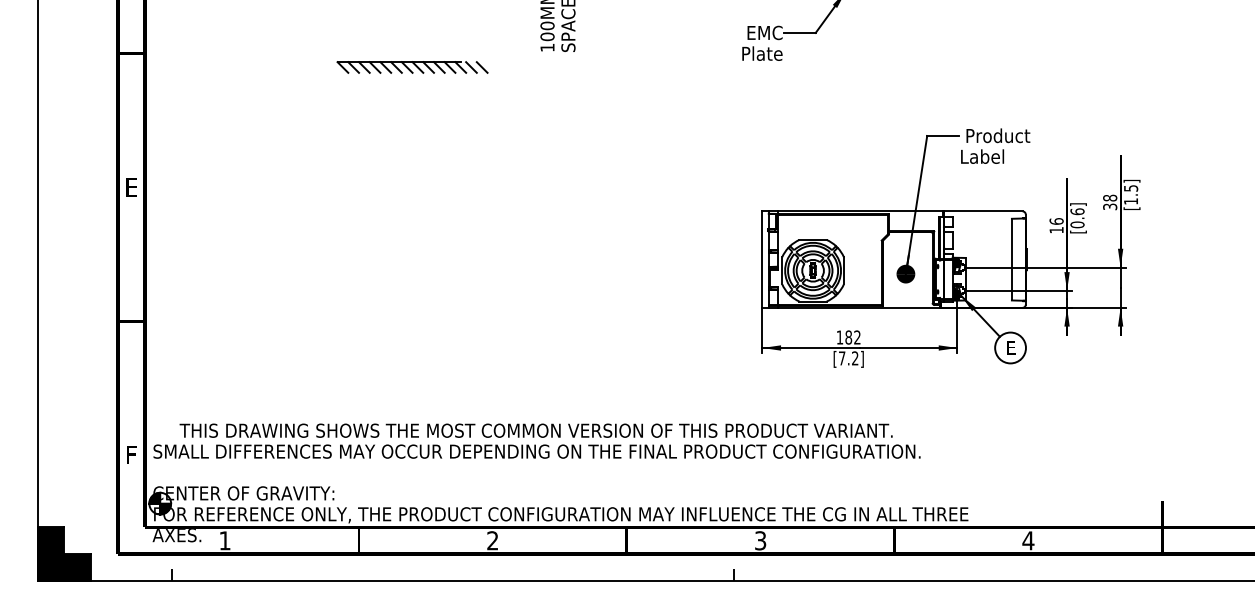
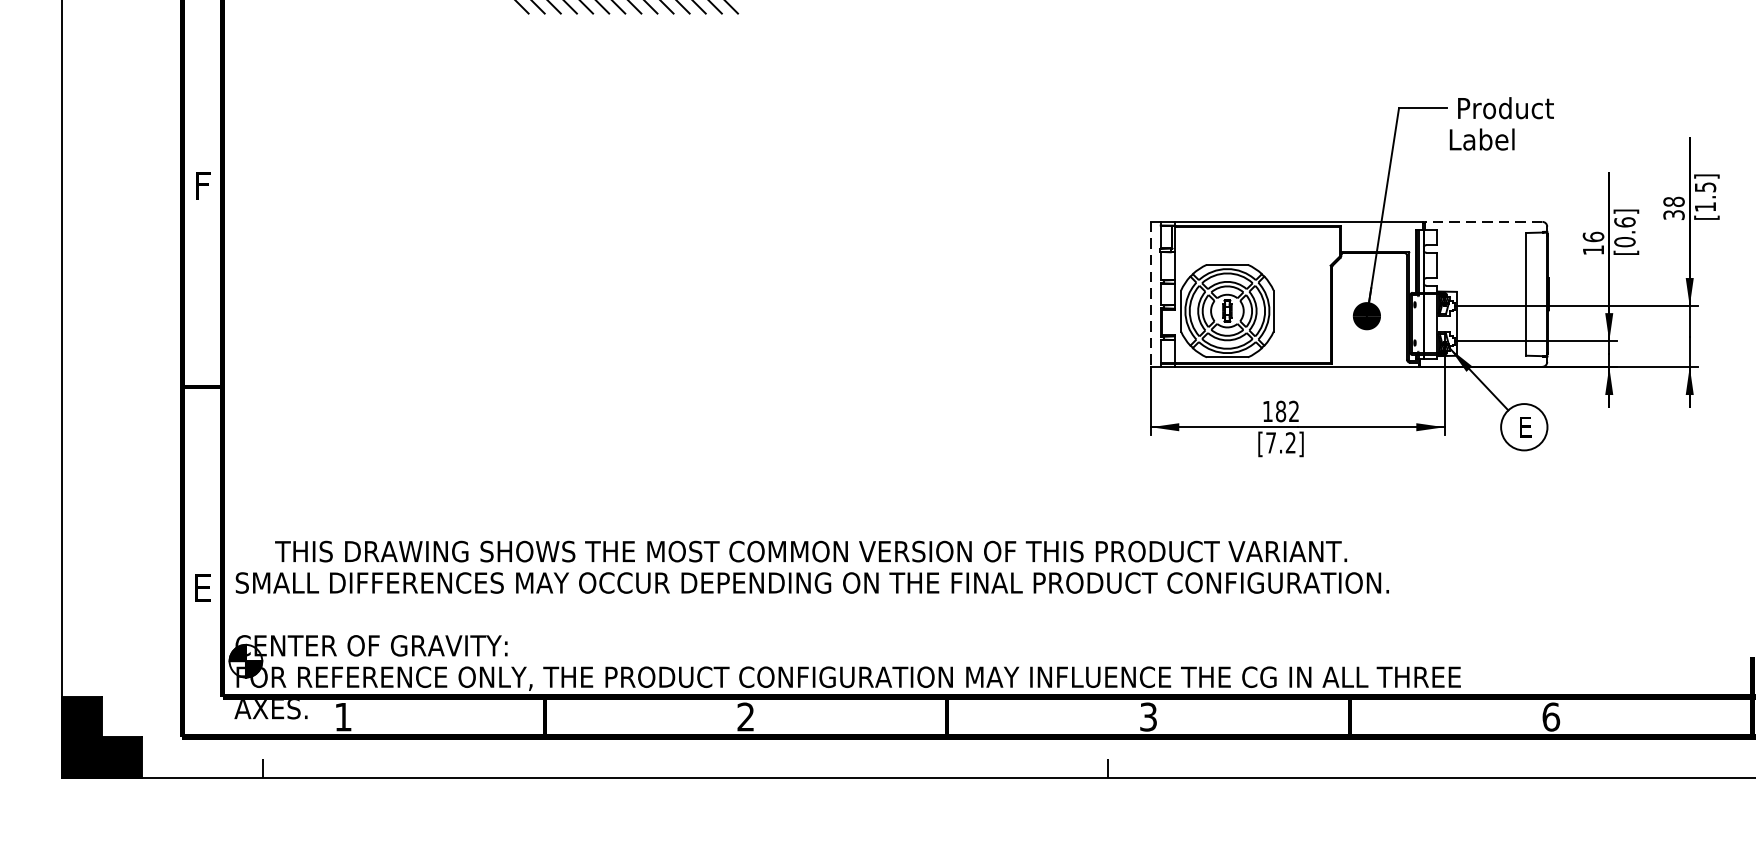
text: (131, 187) -> (202, 185), E -> F
line: (982, 211) -> (1482, 222), solid -> dashed
line: (762, 260) -> (1151, 295), solid -> dashed
text: (131, 454) -> (202, 587), F -> E
text: (1028, 540) -> (1551, 716), 4 -> 6

